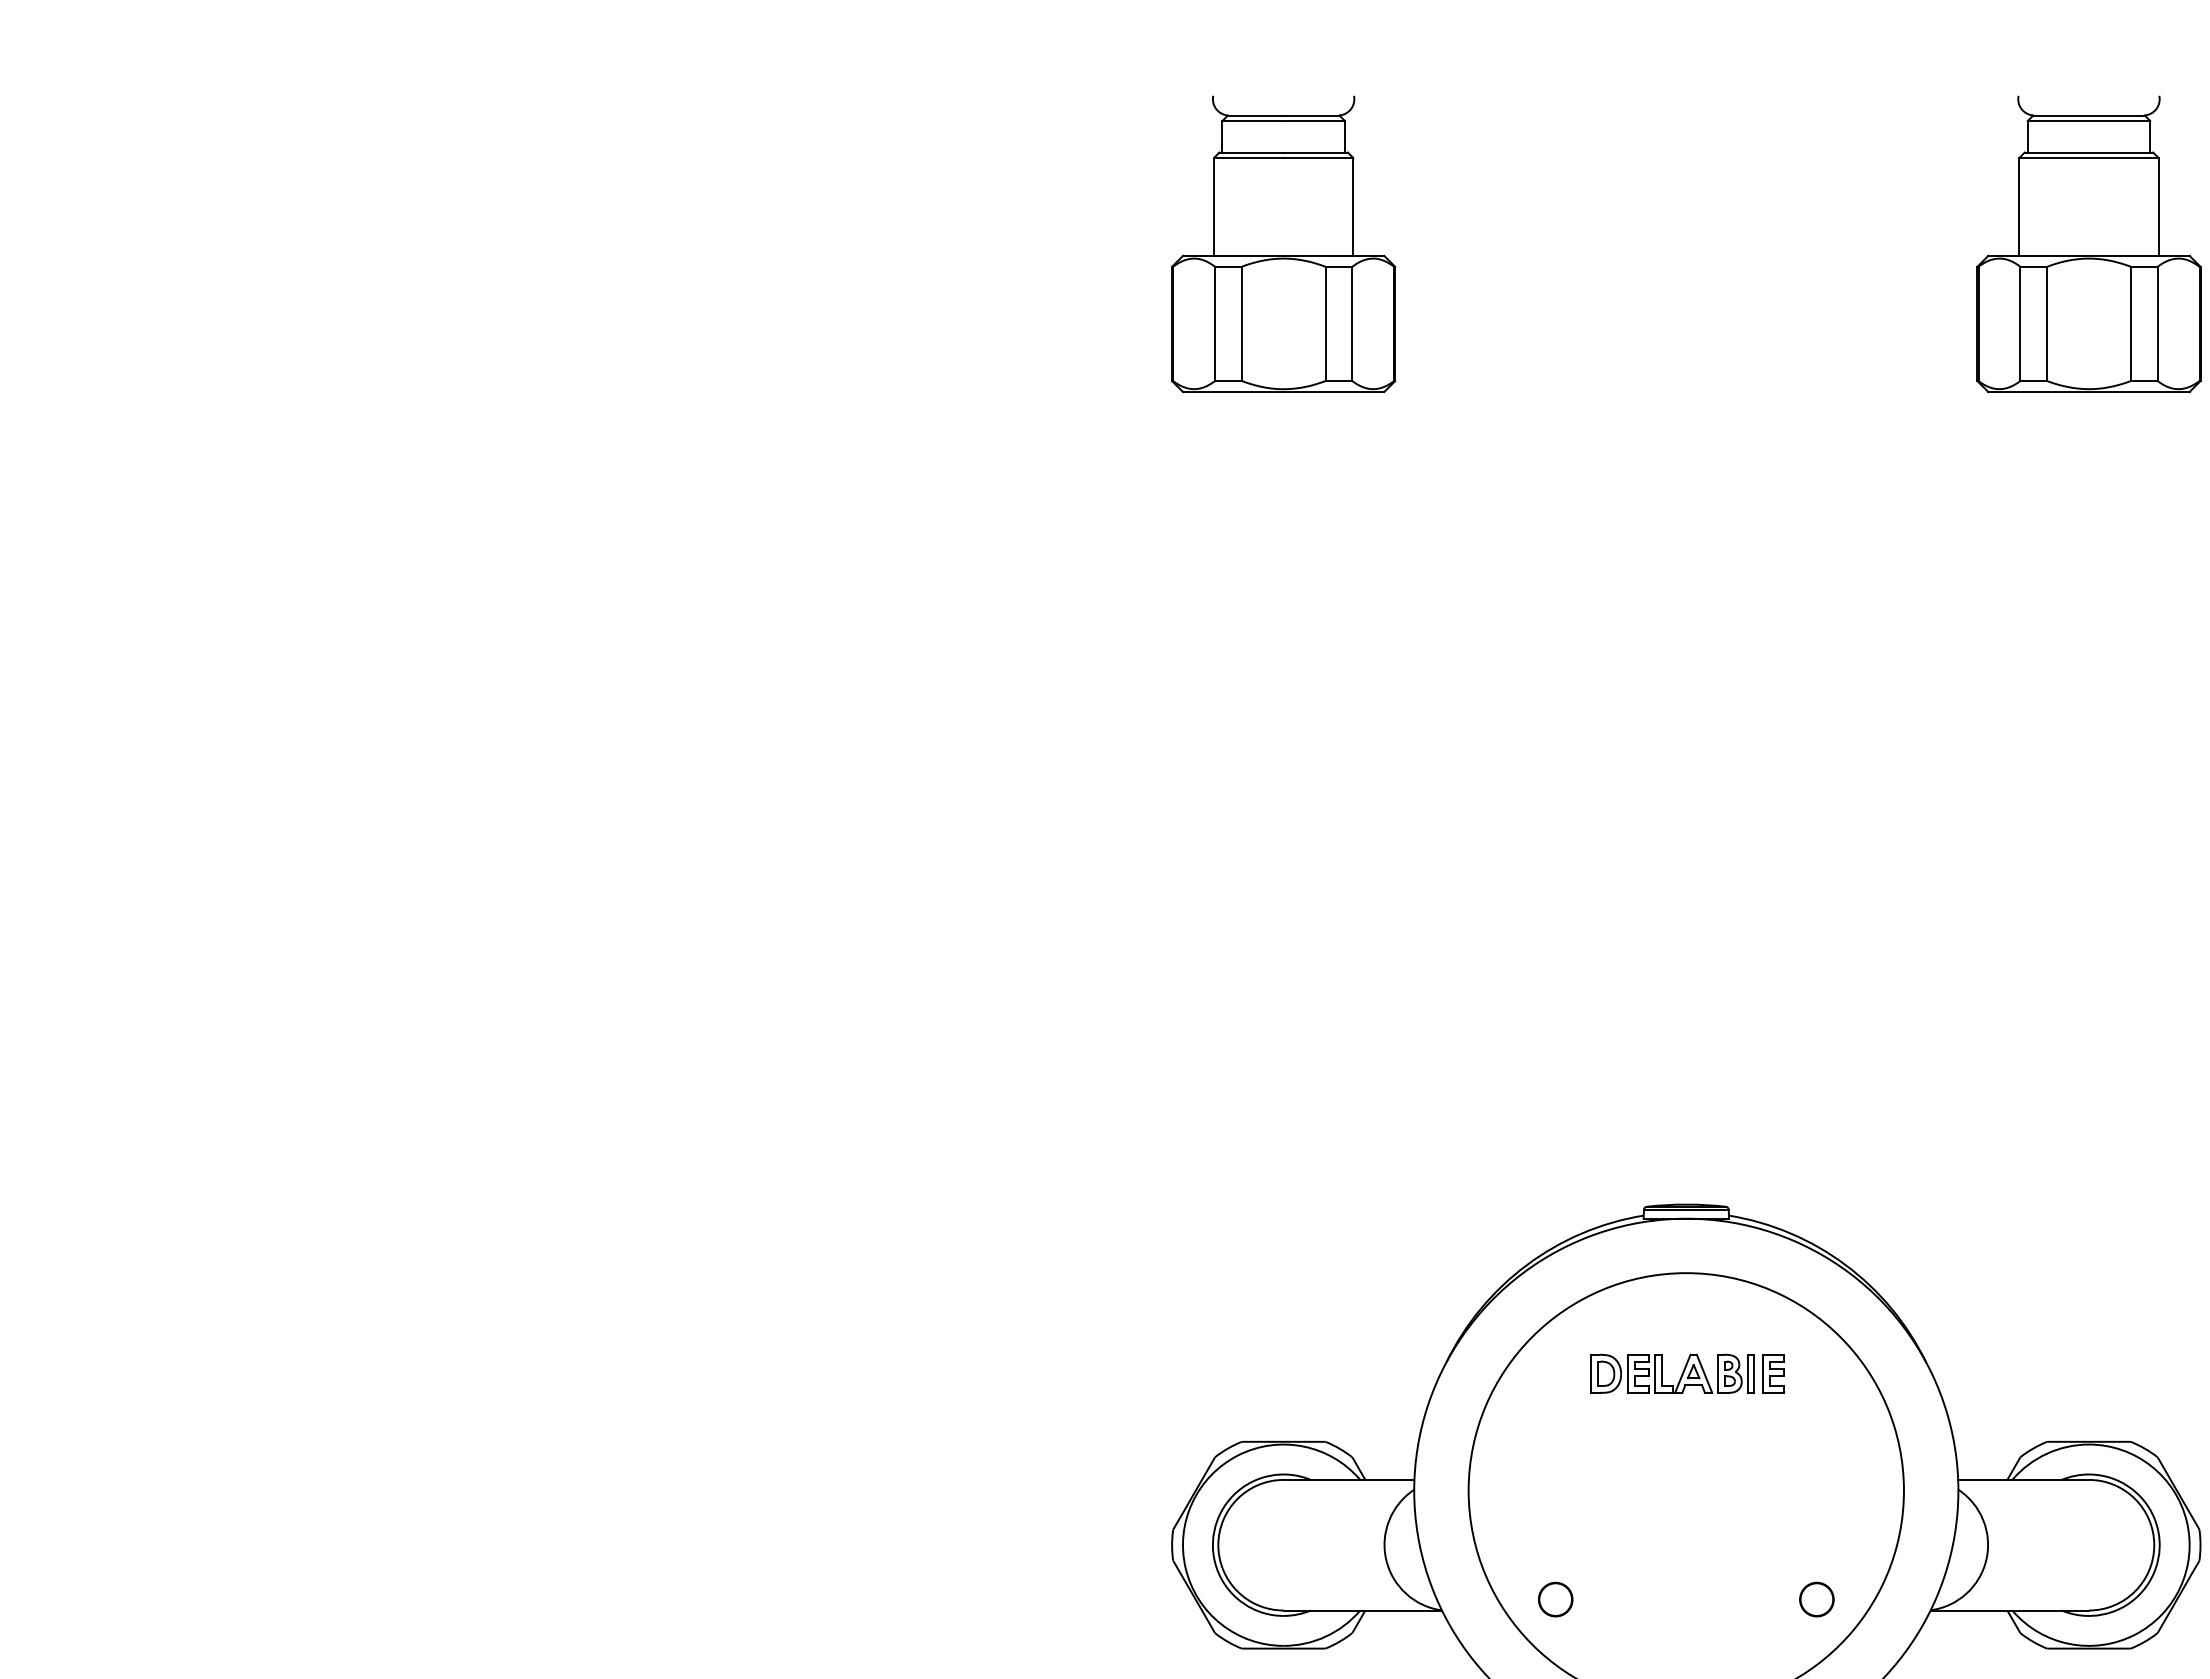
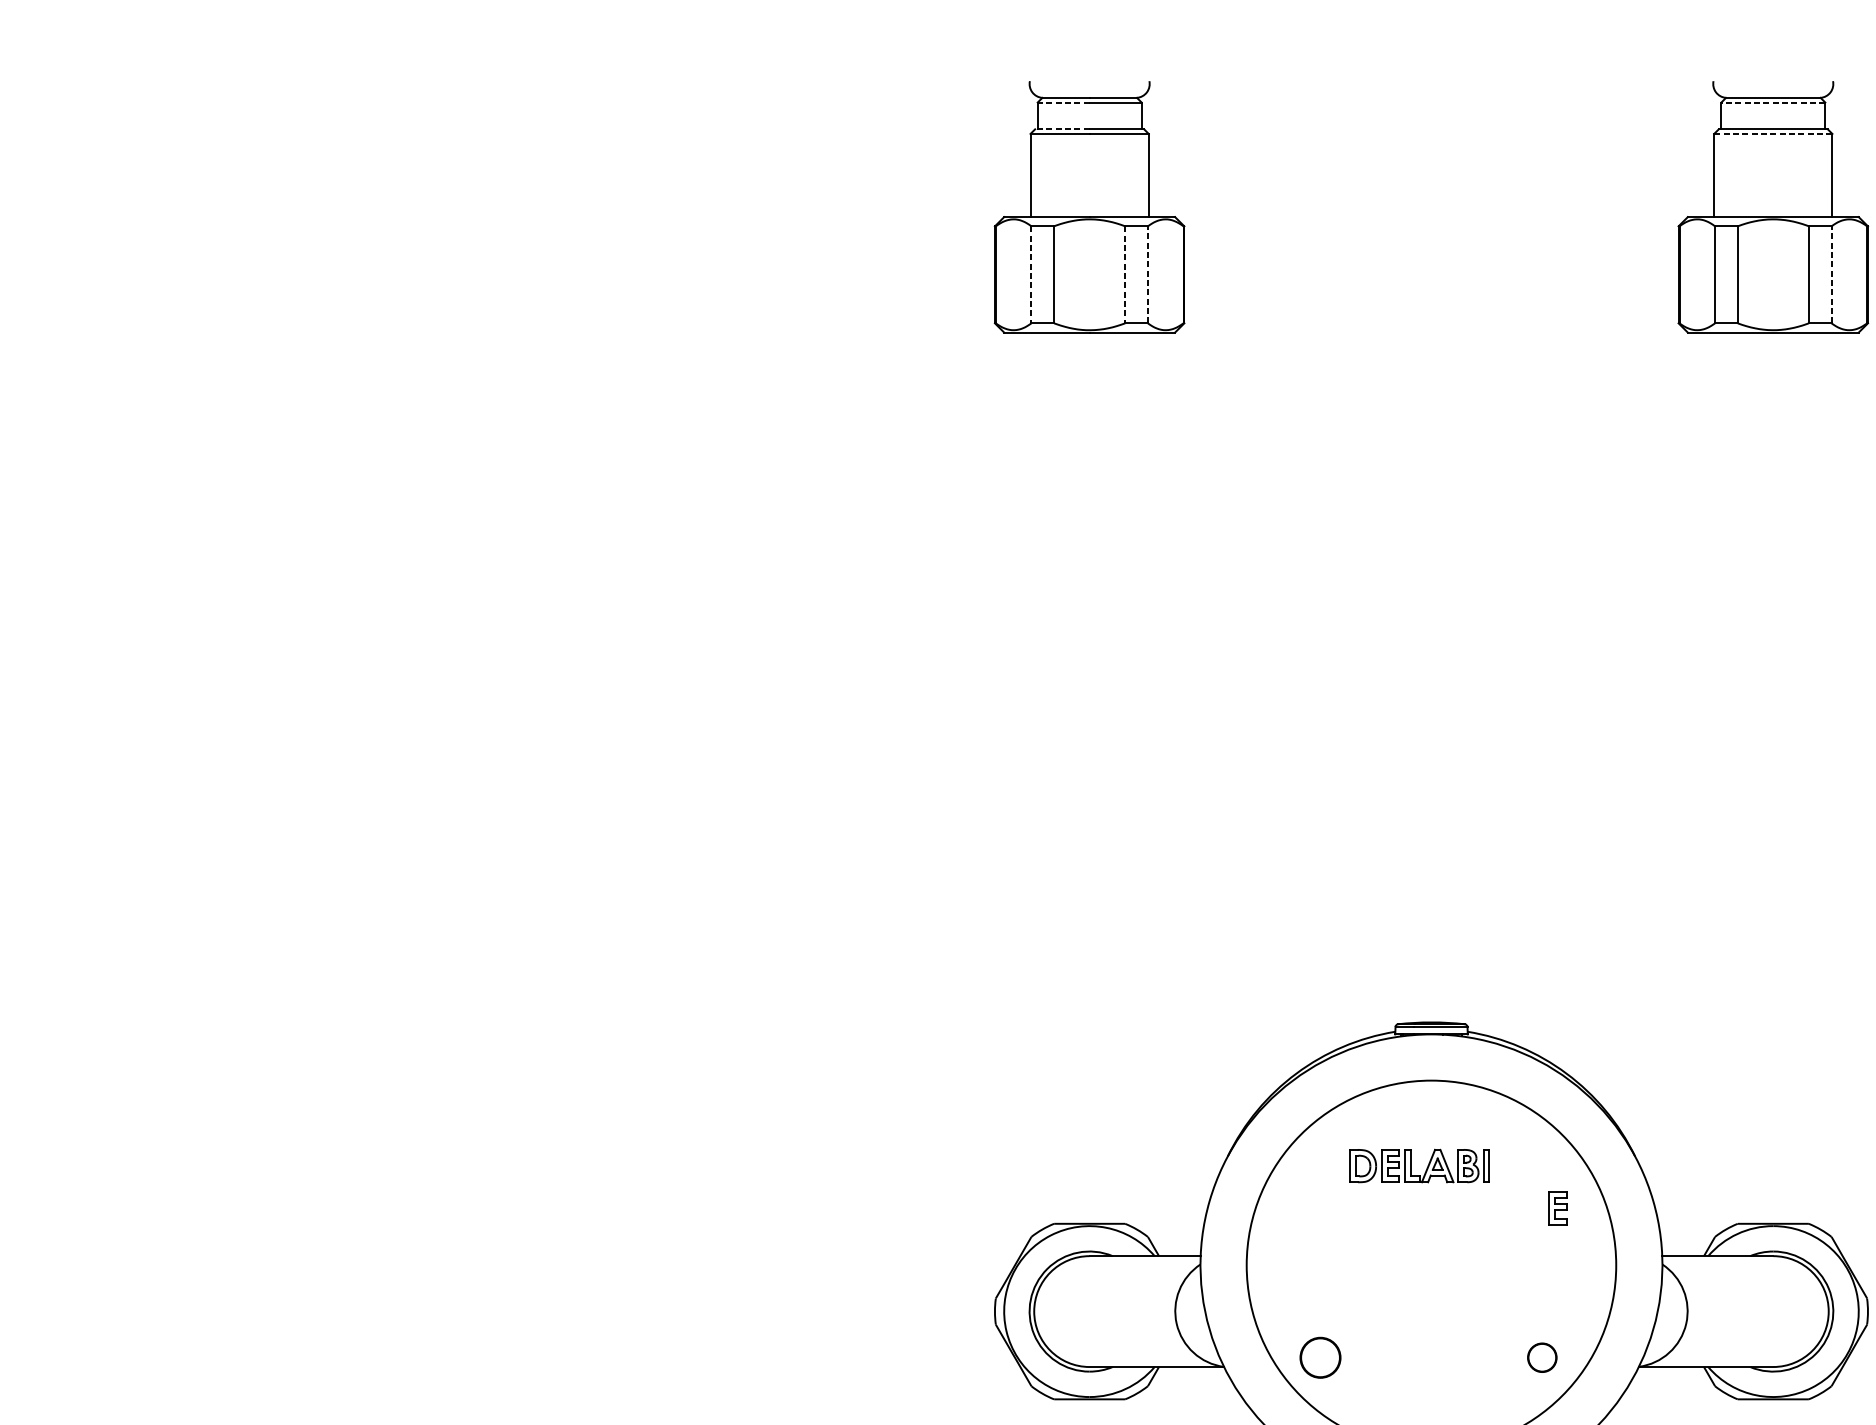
line: (1253, 120) -> (1064, 102), solid -> dashed
line: (2088, 120) -> (1772, 102), solid -> dashed
line: (1251, 152) -> (1062, 129), solid -> dashed
line: (2088, 157) -> (1772, 133), solid -> dashed
line: (1352, 323) -> (1148, 274), solid -> dashed
line: (2157, 323) -> (1831, 274), solid -> dashed
line: (1215, 324) -> (1031, 275), solid -> dashed
line: (1325, 324) -> (1125, 275), solid -> dashed
part: (1773, 1373) -> (1558, 1208), moved
part: (1555, 1599) -> (1320, 1357), size x1.4

